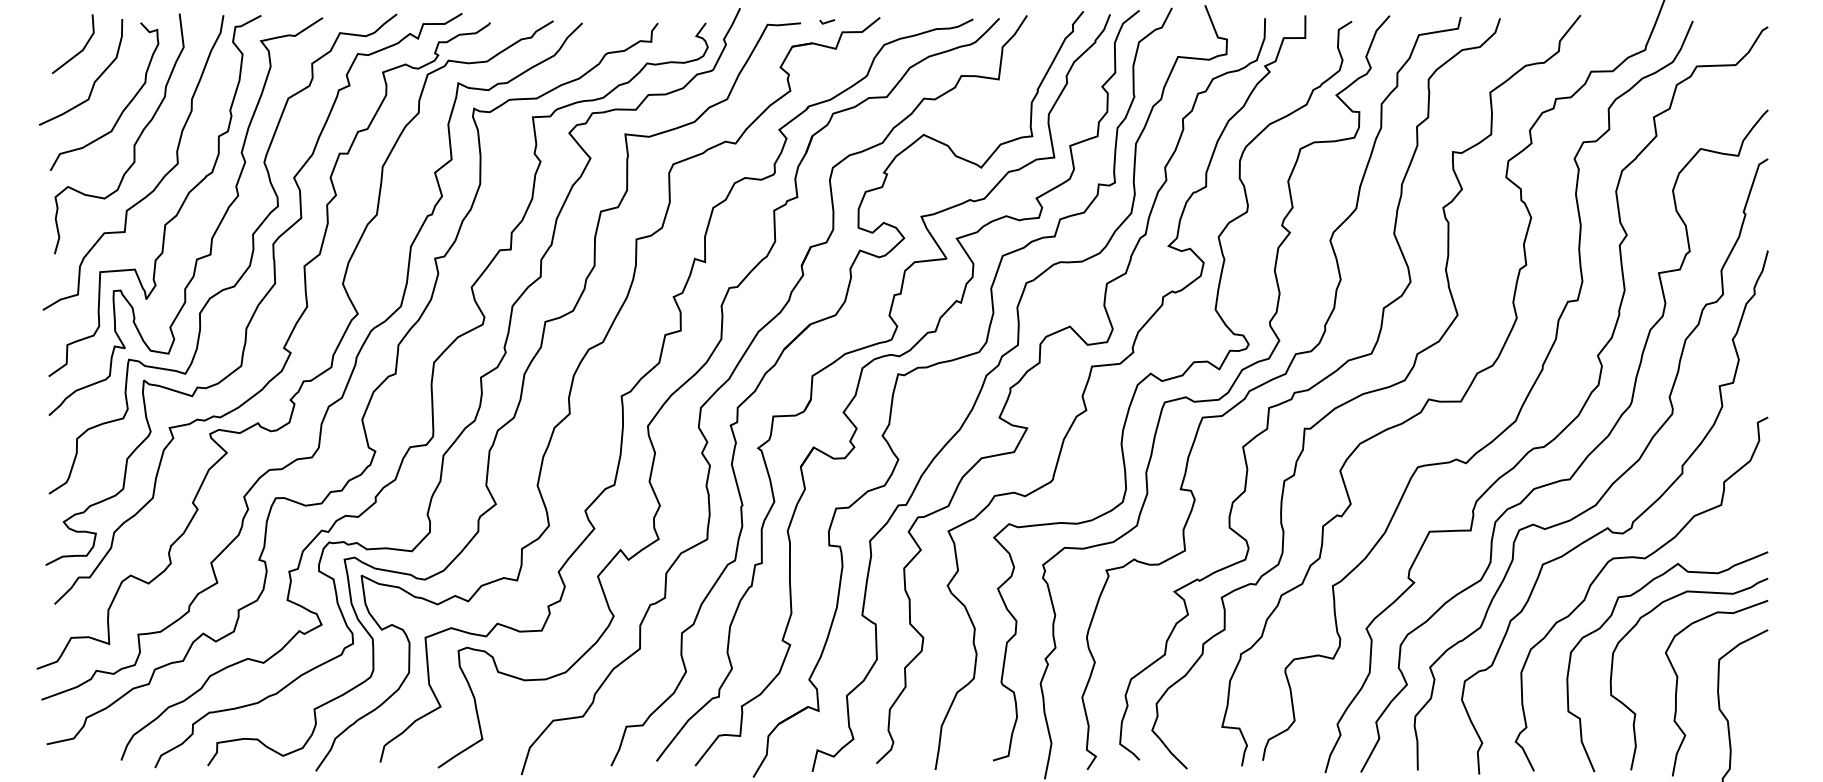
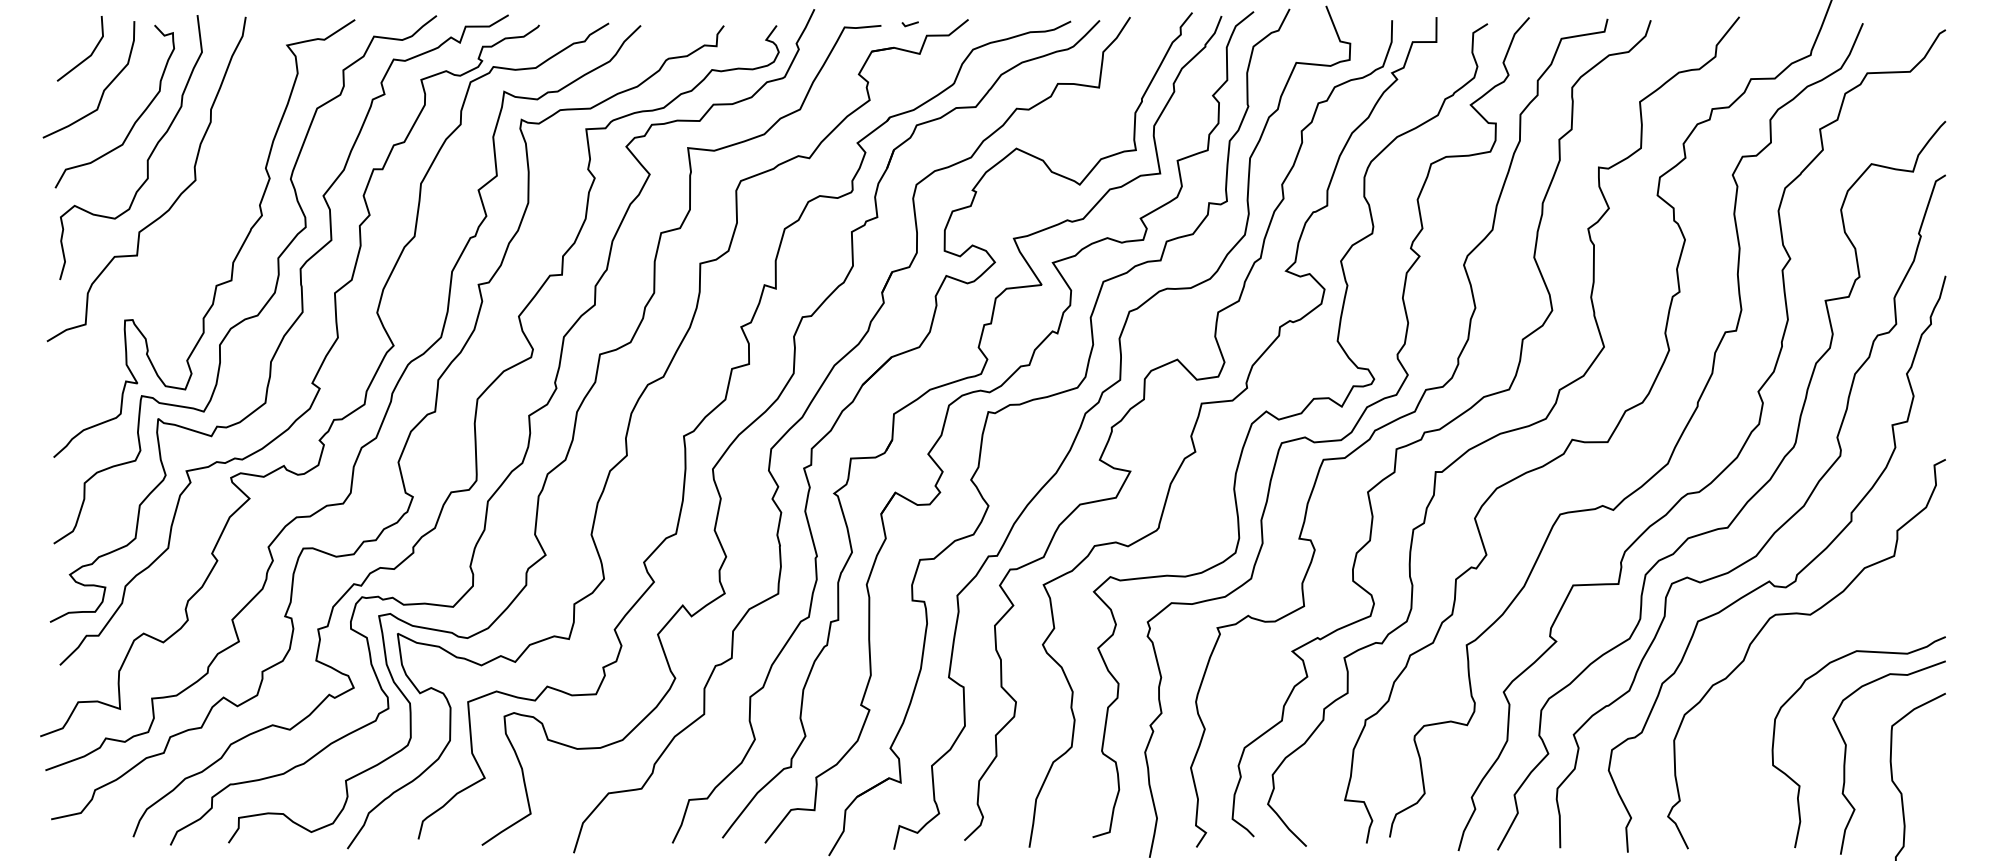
curve: (178, 209) -> (196, 230), removed
curve: (1612, 615) -> (1774, 677), removed

